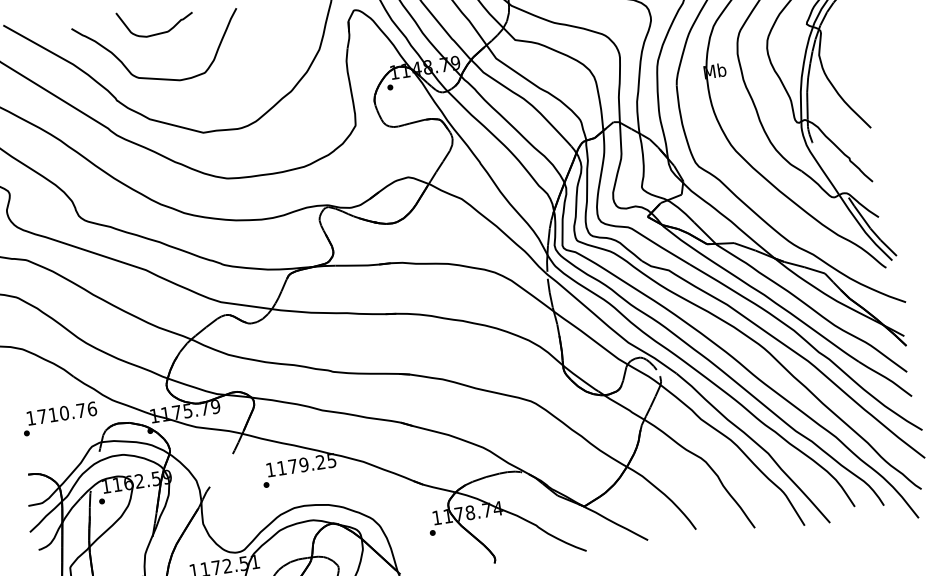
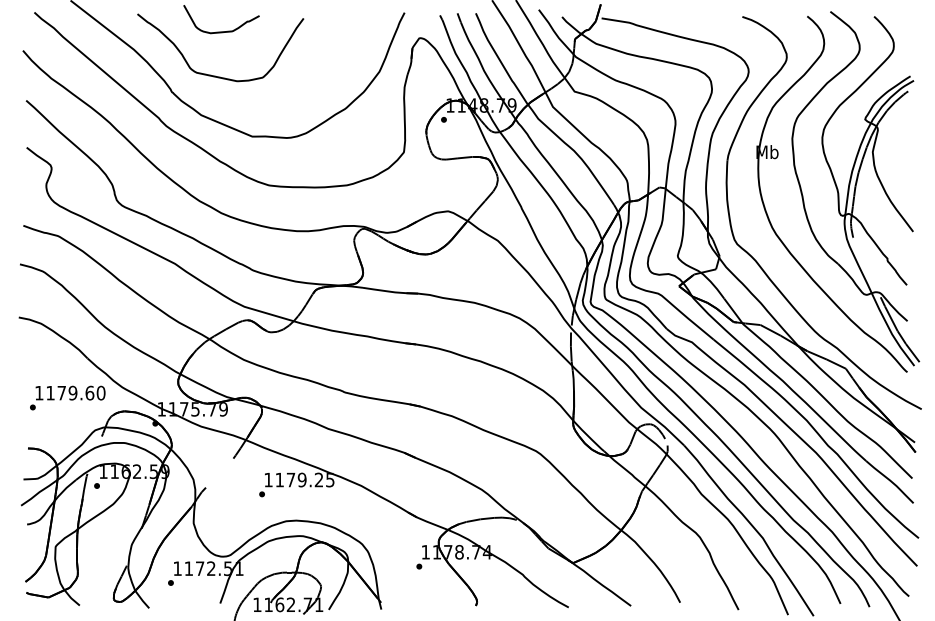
text: (66, 412) -> (75, 392), 1710.76 -> 1179.60

